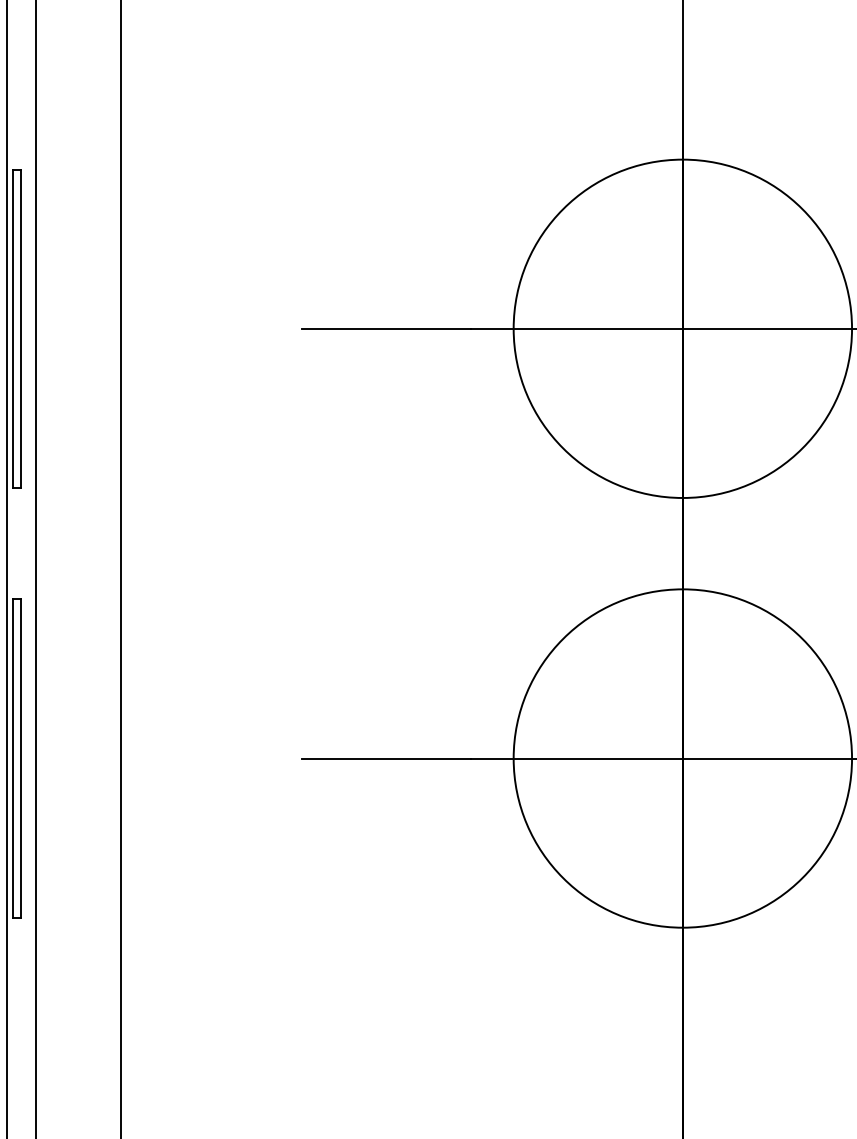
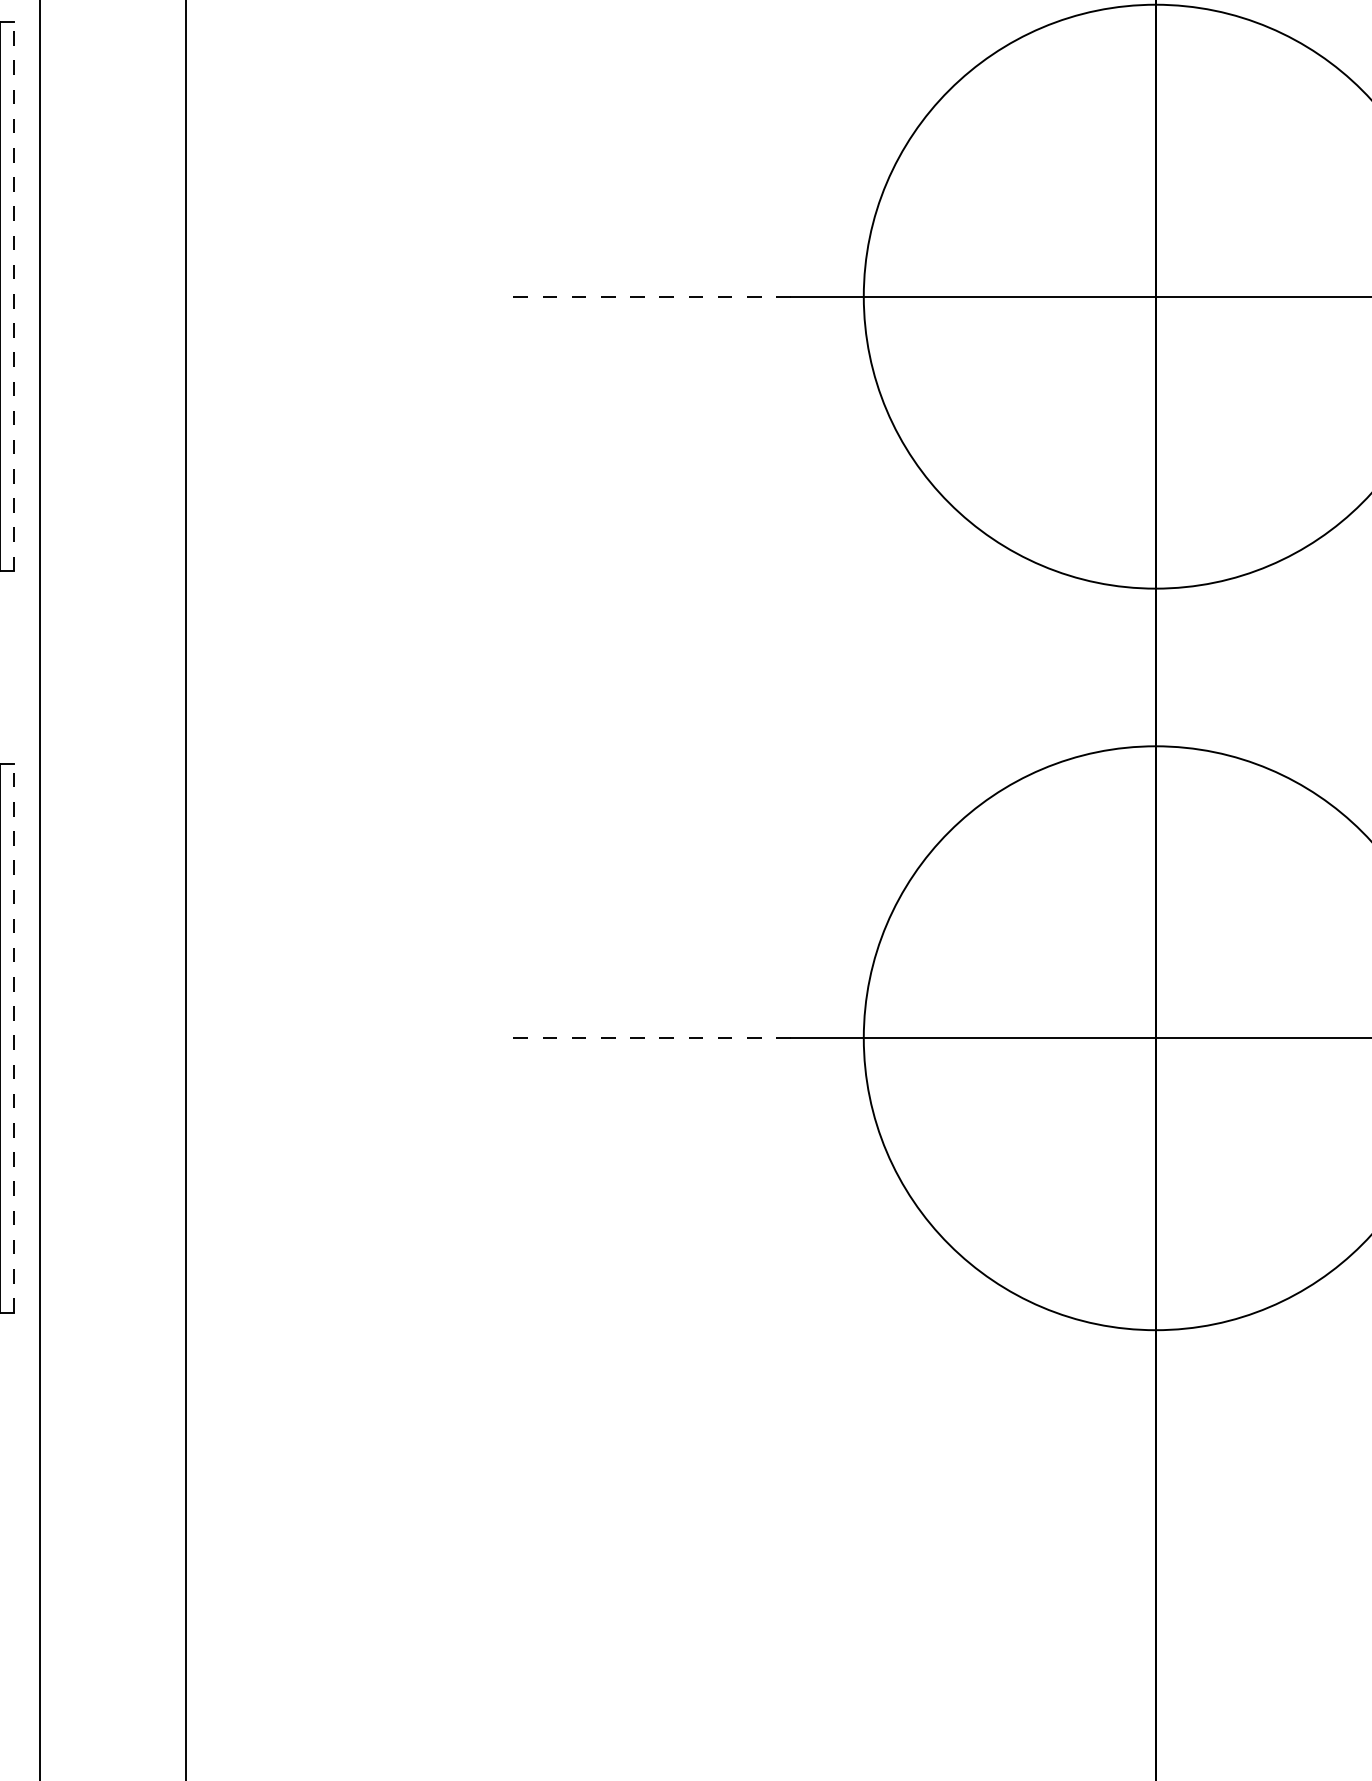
line: (21, 328) -> (14, 296), solid -> dashed
line: (386, 328) -> (644, 296), solid -> dashed
line: (21, 758) -> (14, 1038), solid -> dashed
line: (386, 758) -> (644, 1038), solid -> dashed

